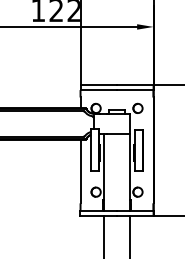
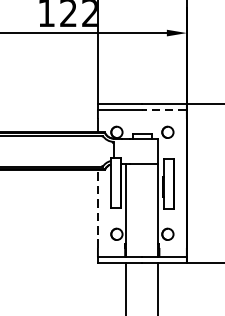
line: (134, 90) -> (163, 110), solid -> dashed
line: (80, 171) -> (97, 209), solid -> dashed

